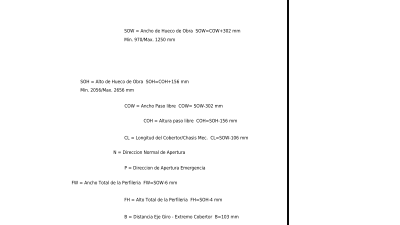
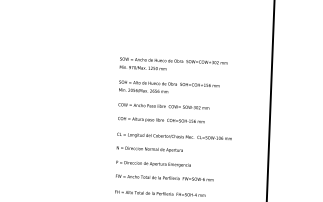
text: (182, 35) -> (173, 65), moved
text: (134, 85) -> (169, 87), moved
text: (189, 120) -> (160, 119), moved
text: (148, 152) -> (149, 149), moved
text: (124, 182) -> (164, 177), moved

